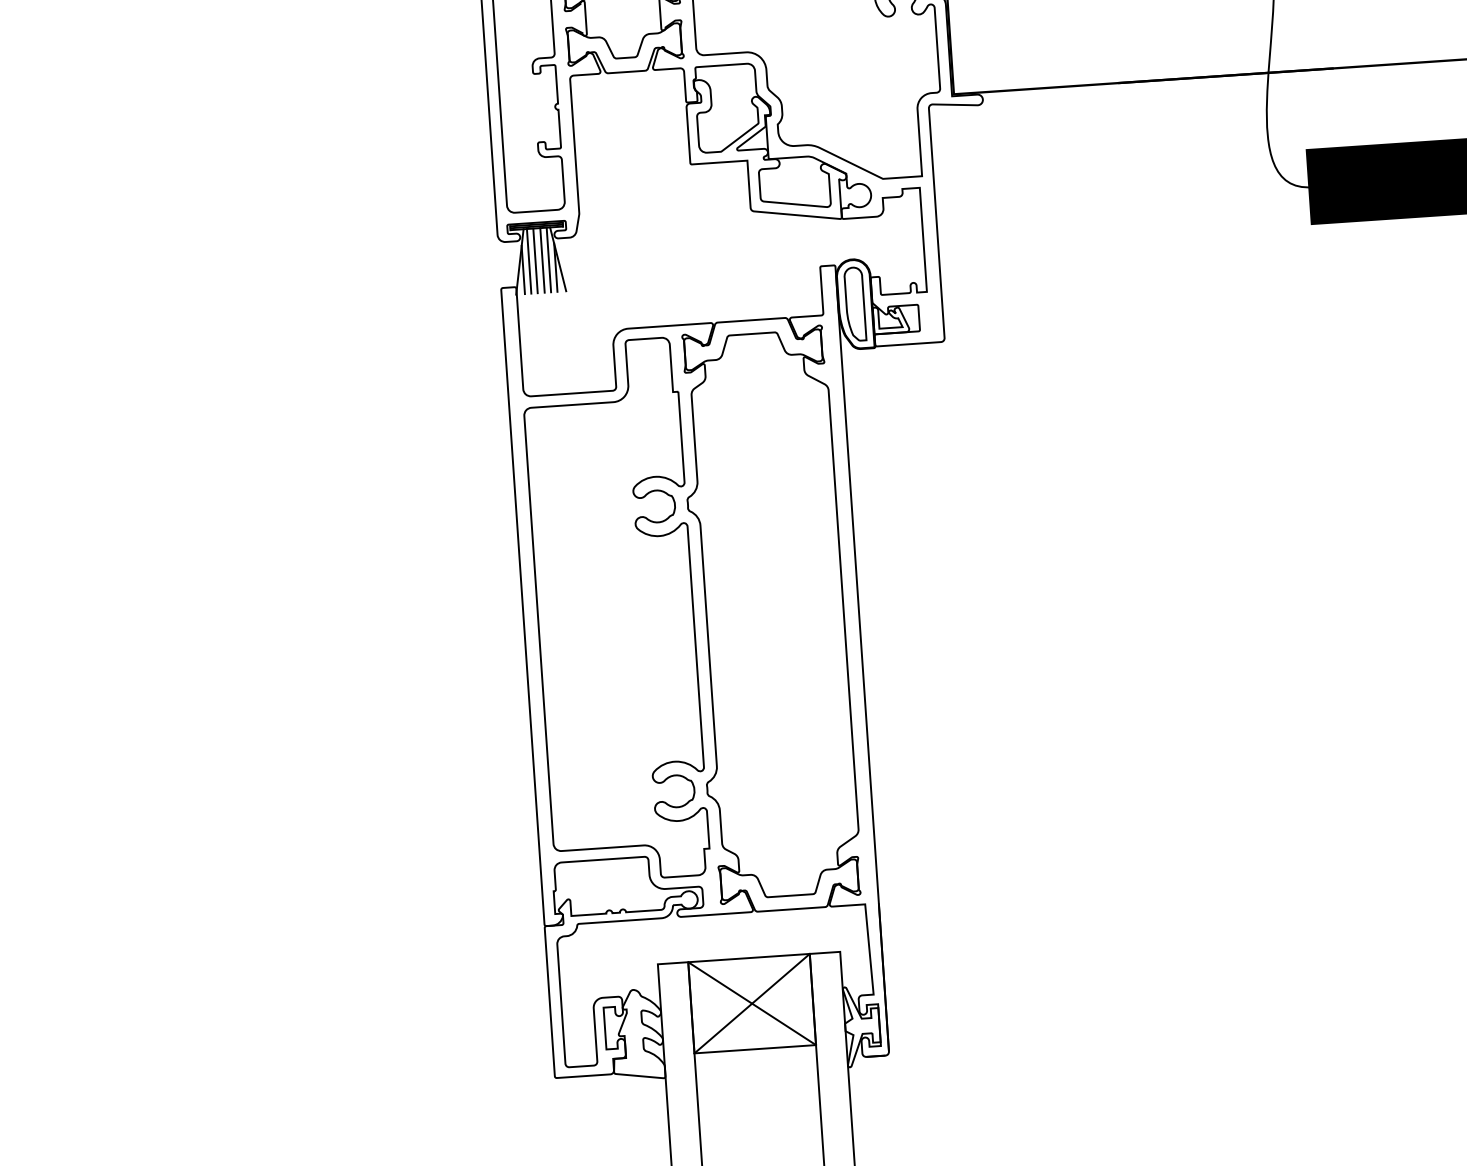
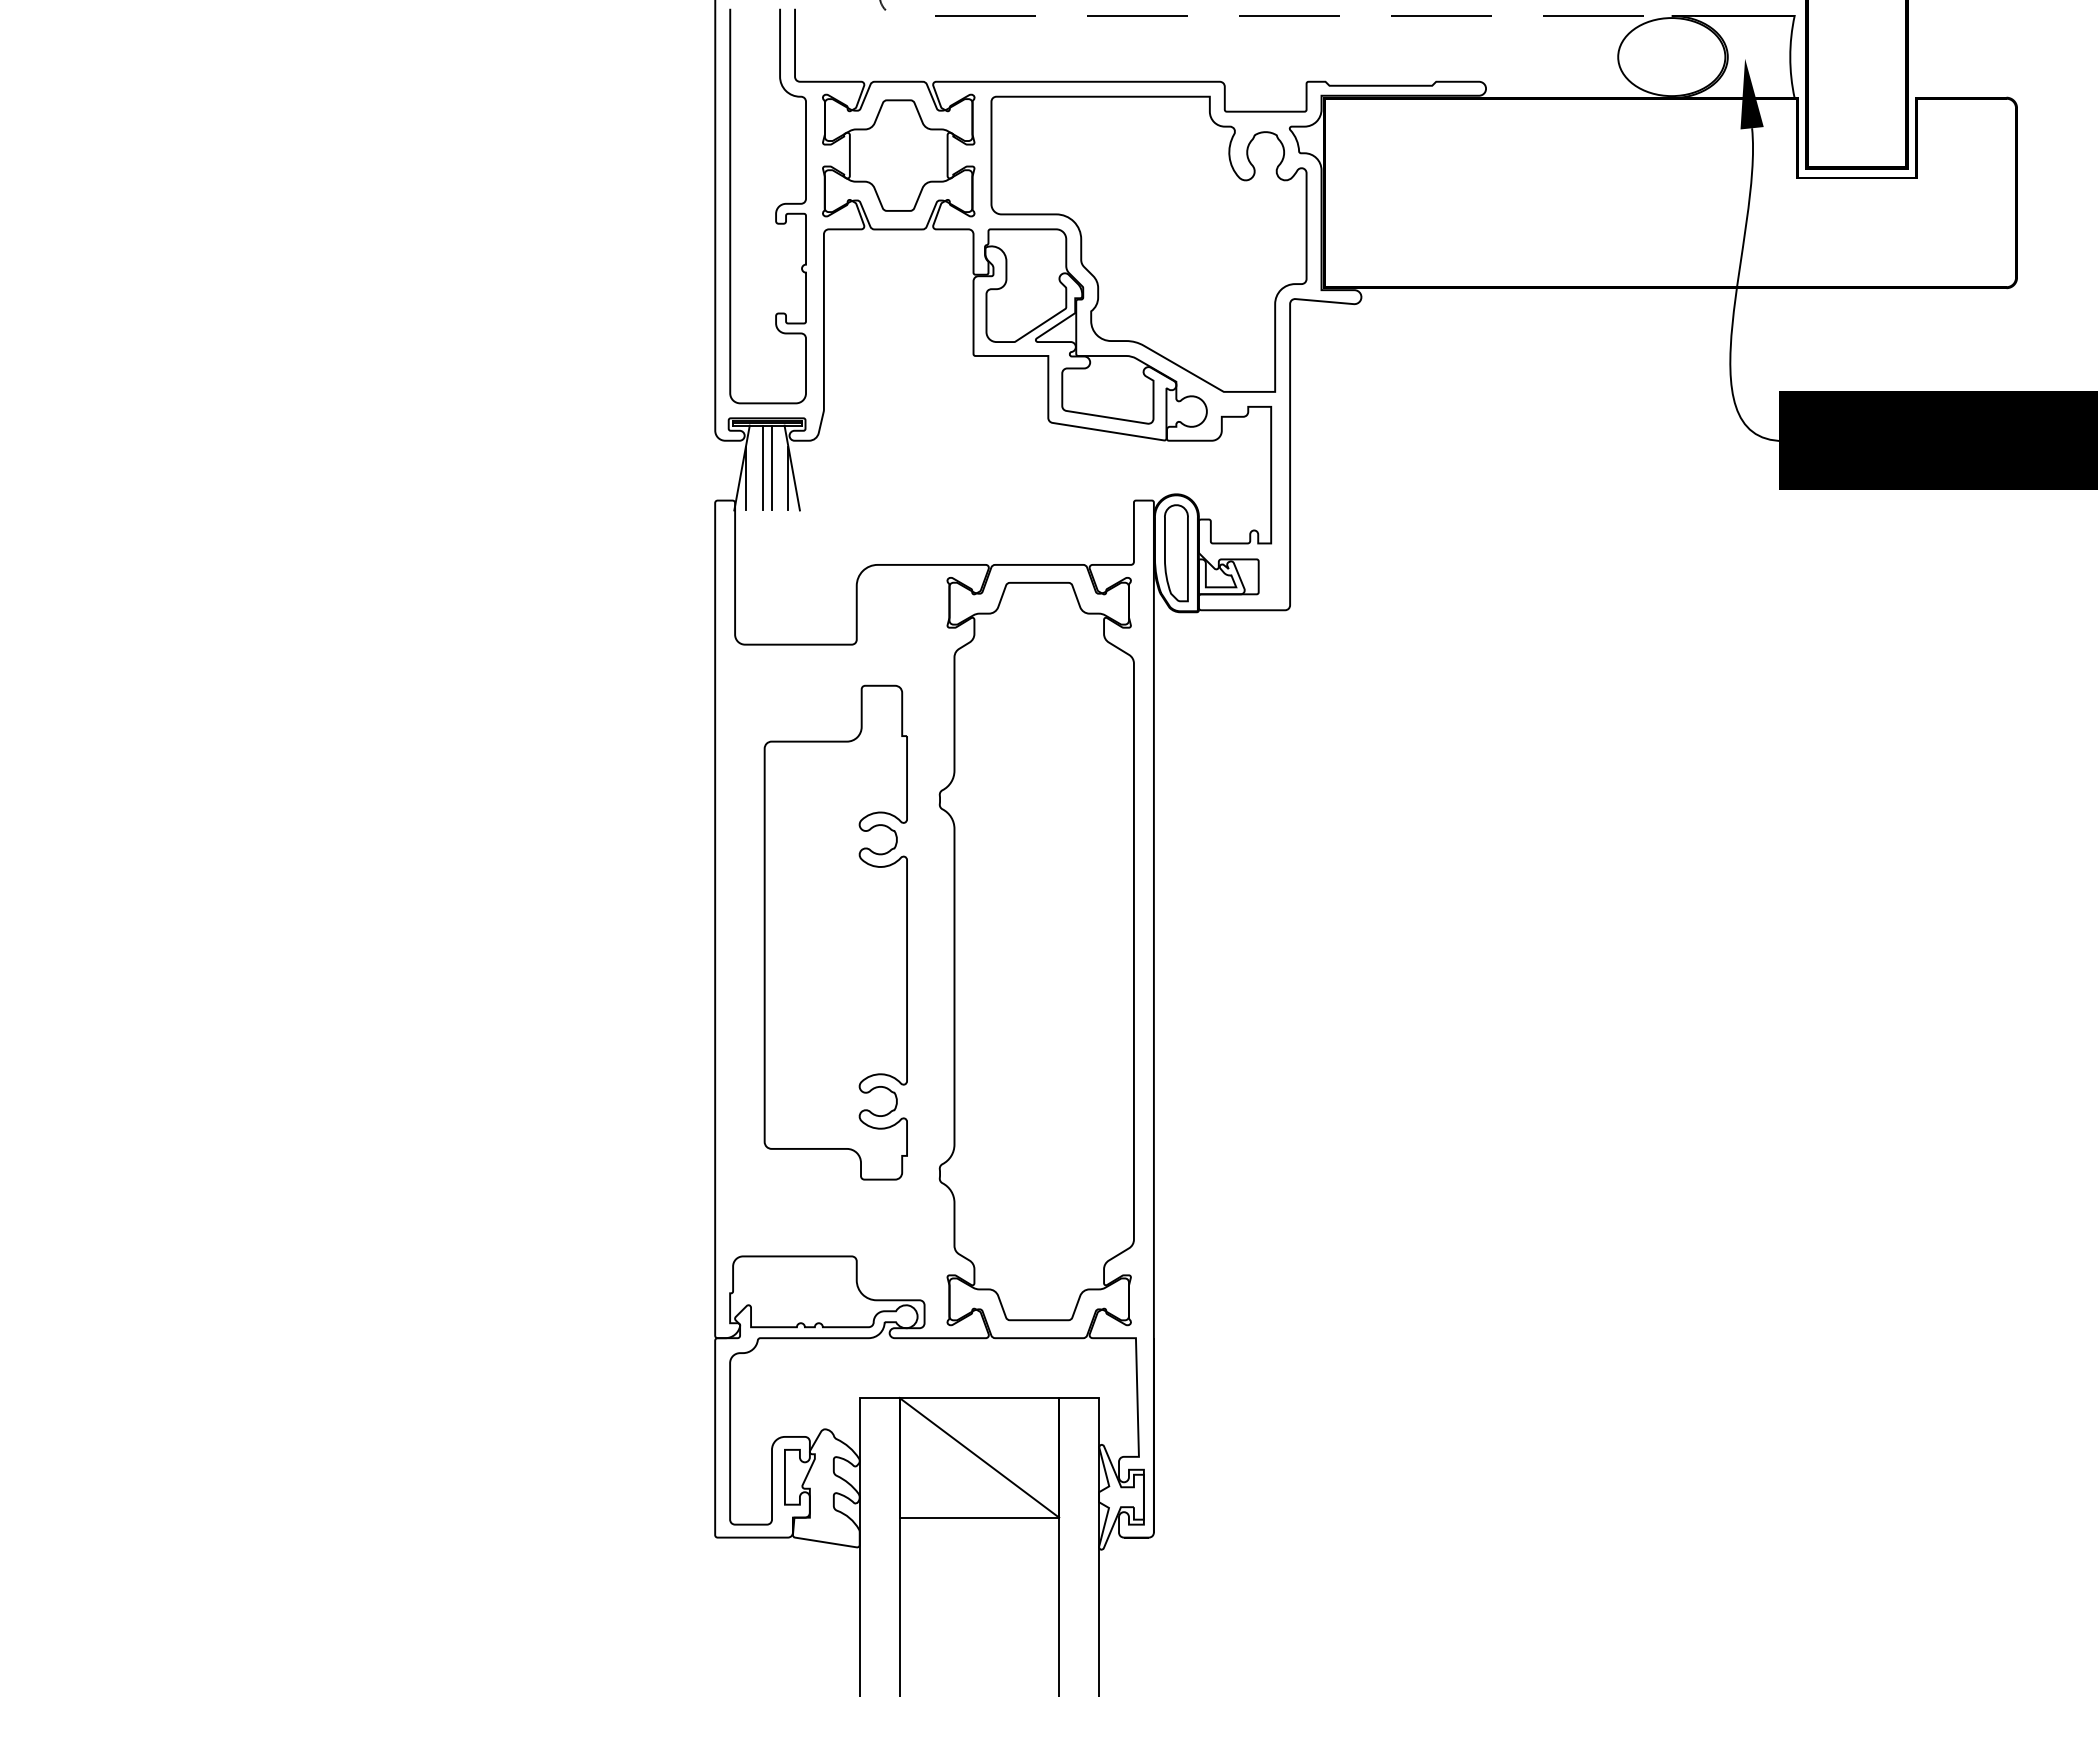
line: (549, 259) -> (780, 467), removed
line: (529, 260) -> (754, 467), removed
part: (615, 610) -> (835, 932), size x0.7
line: (752, 1003) -> (979, 1457), removed

